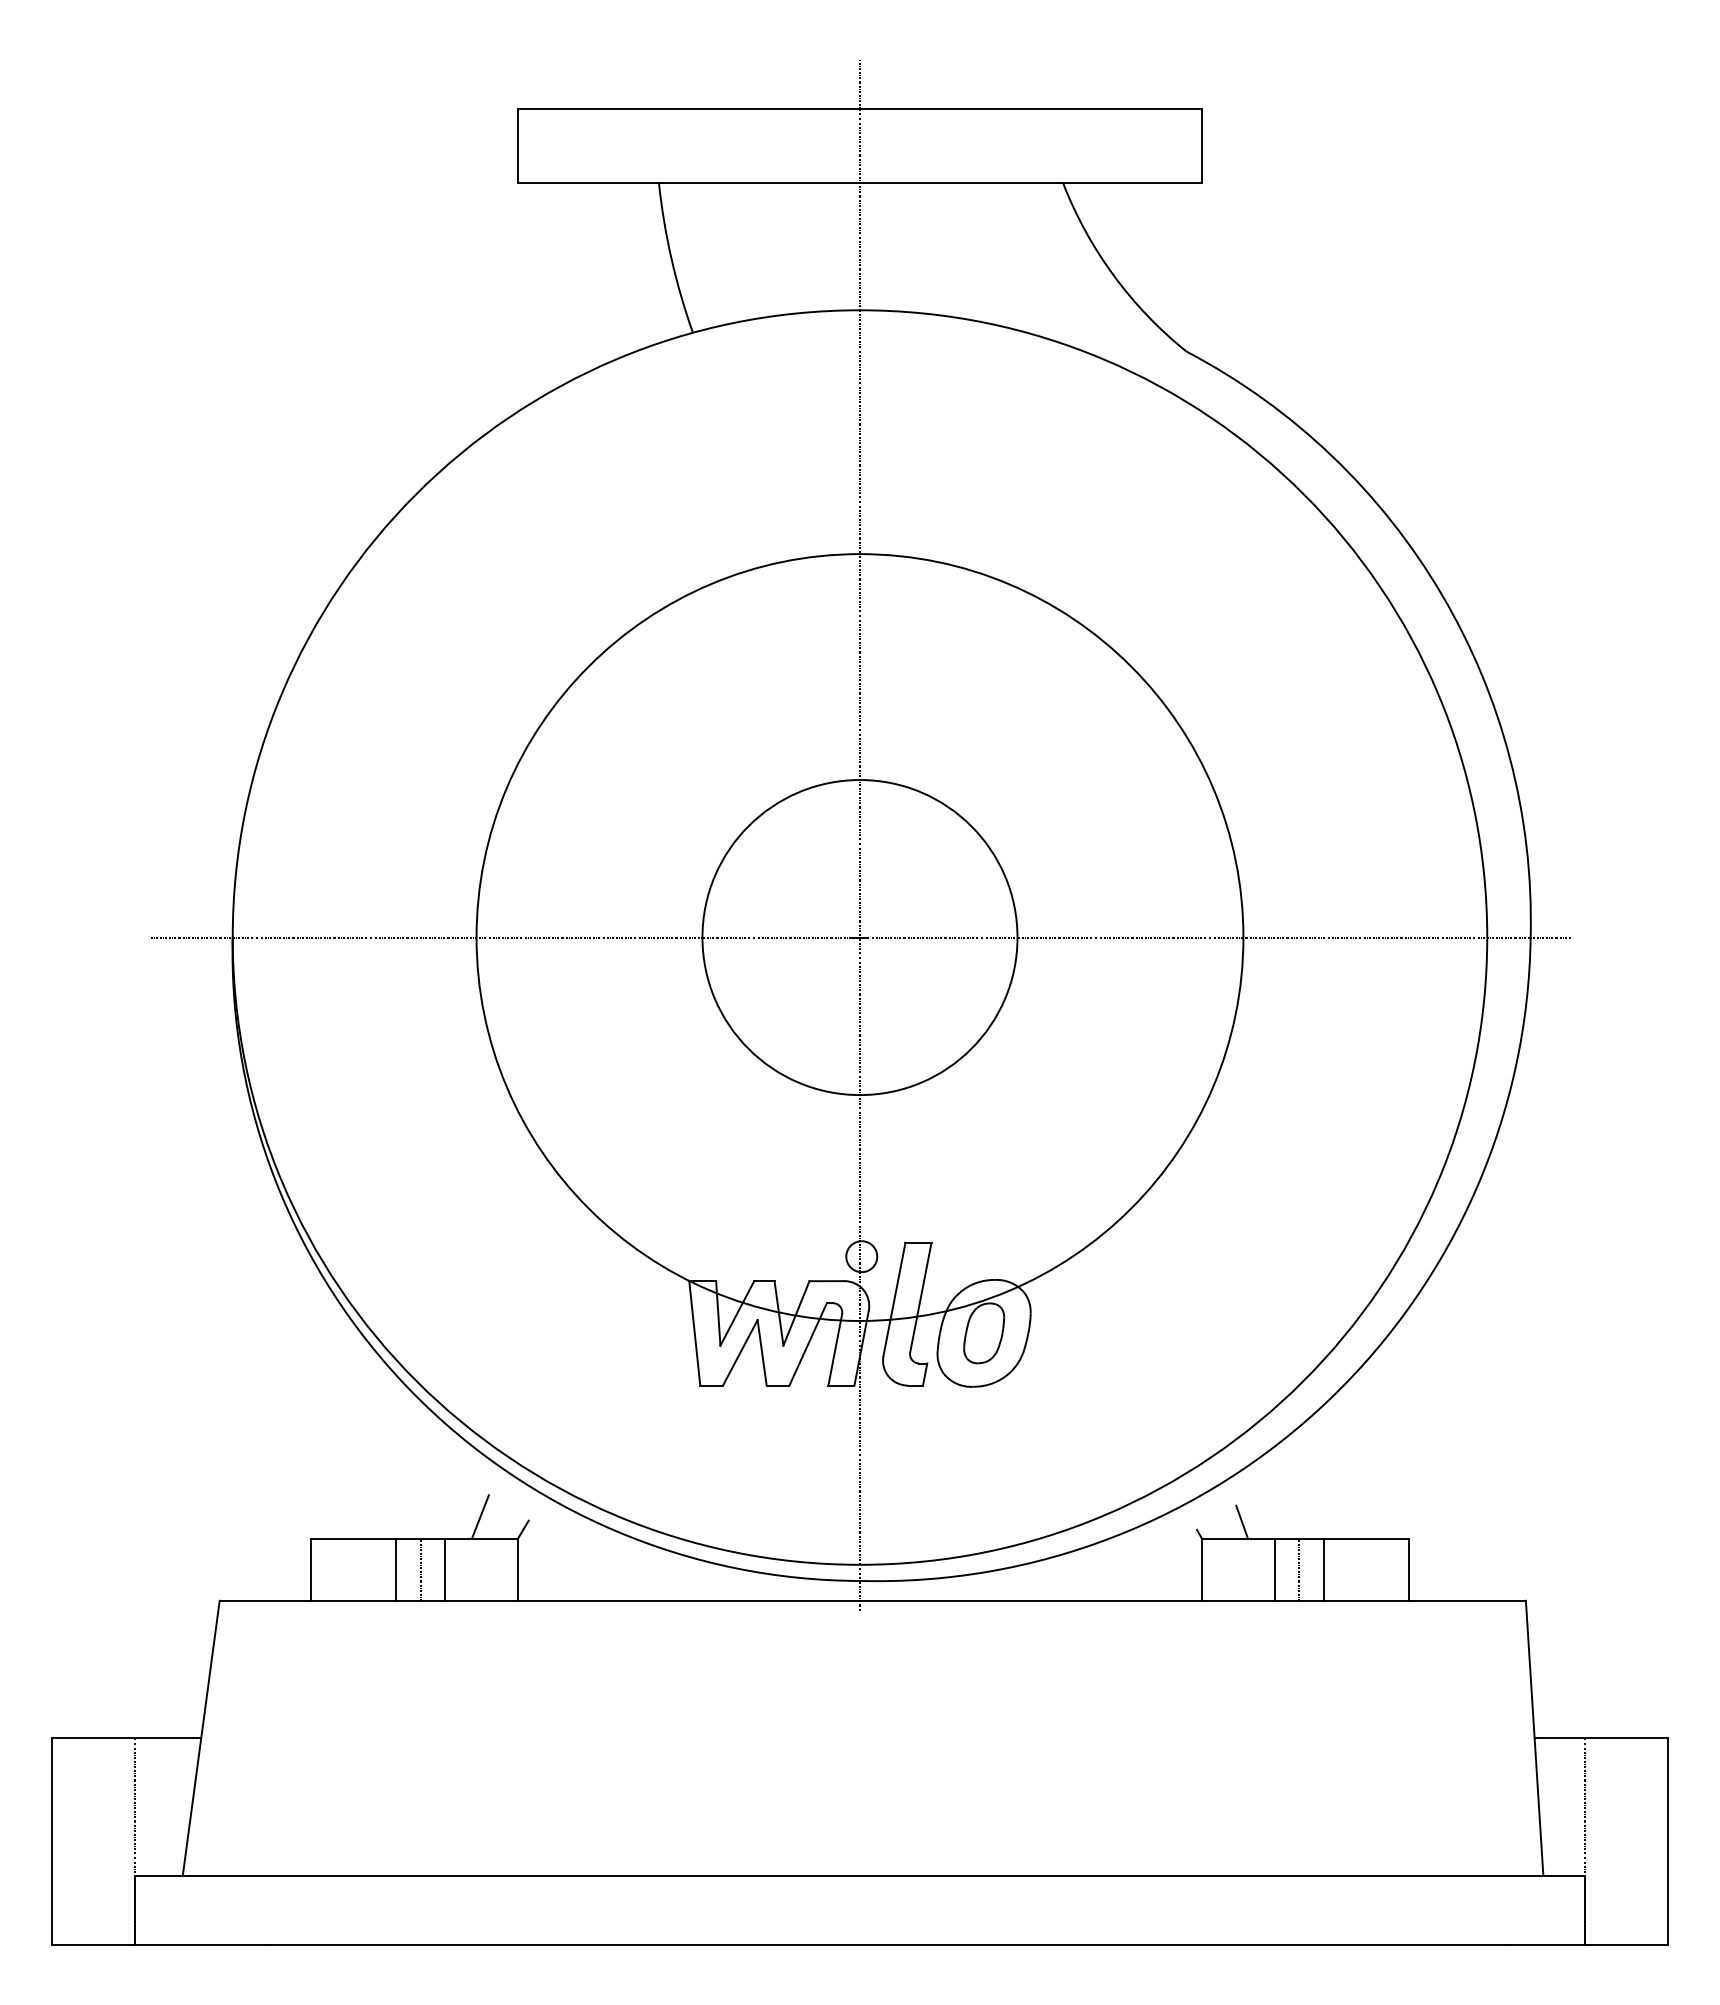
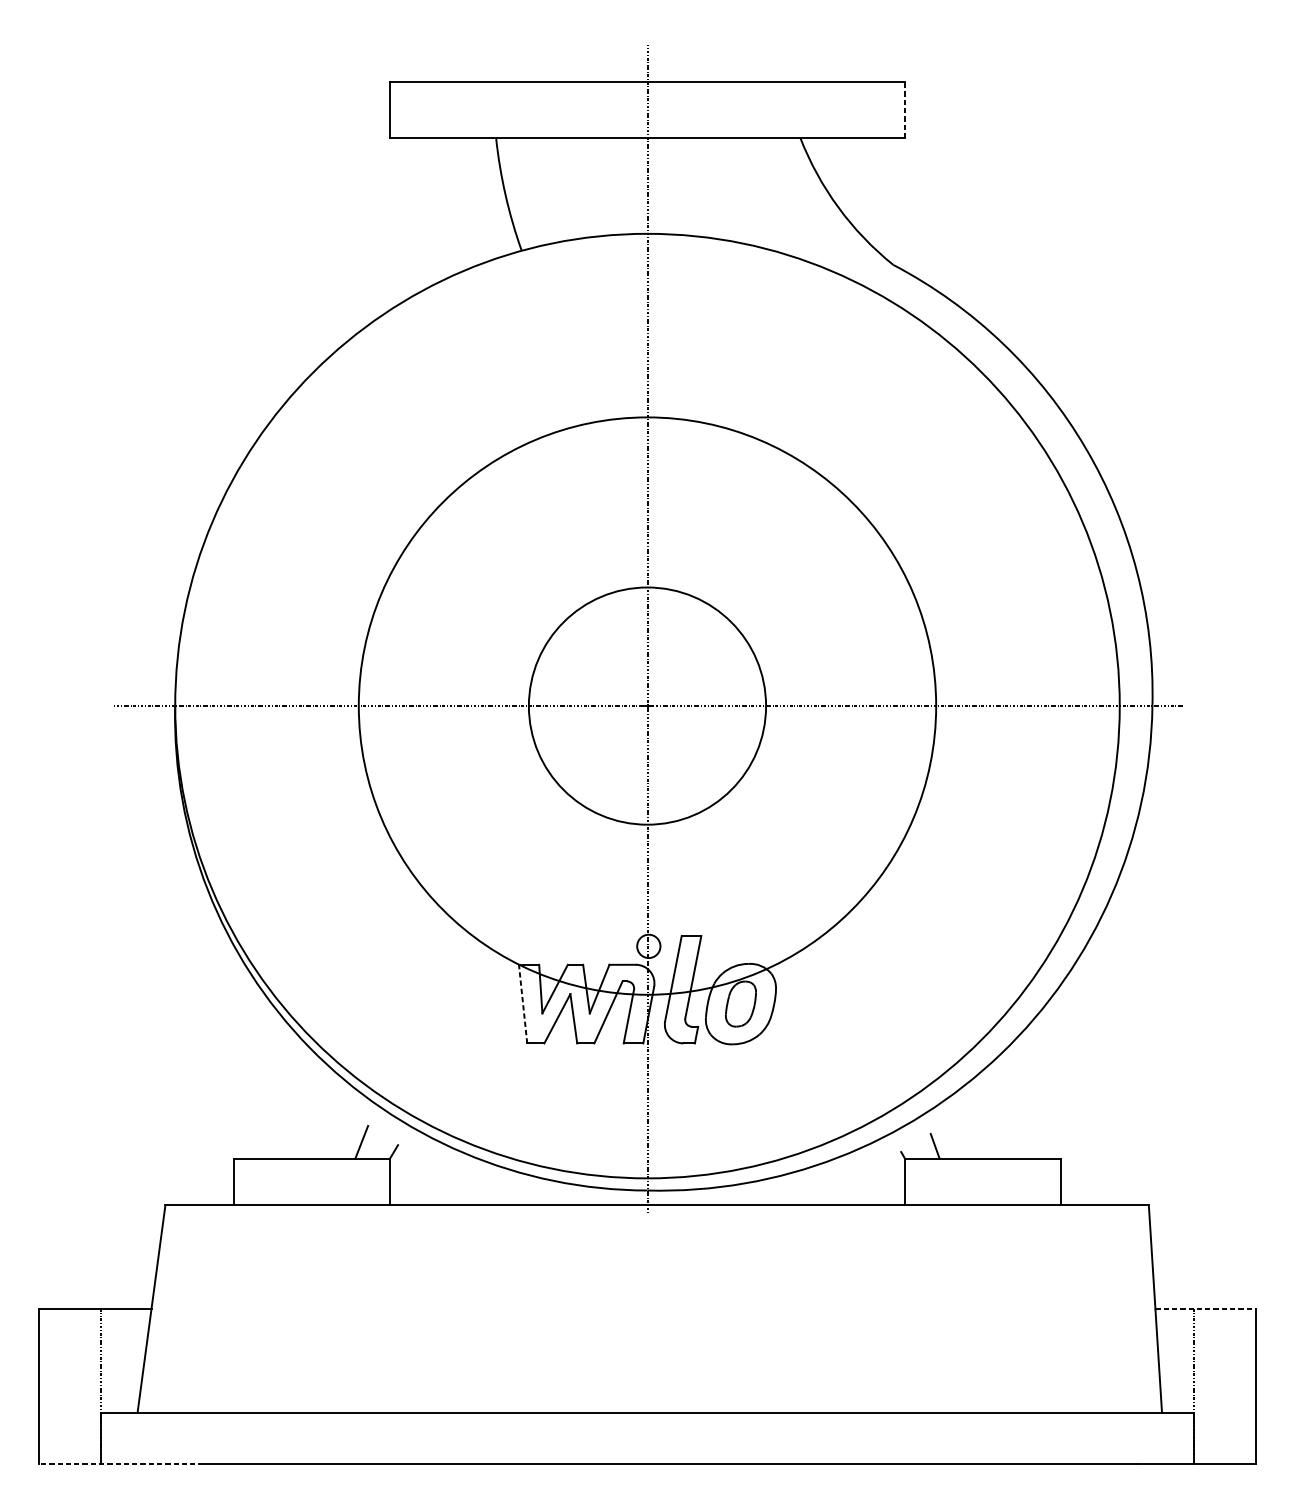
line: (1201, 145) -> (904, 109), solid -> dashed
line: (694, 1332) -> (522, 1003), solid -> dashed
line: (395, 1569) -> (297, 1181), removed
line: (420, 1569) -> (316, 1181), removed
line: (445, 1569) -> (335, 1181), removed
line: (1274, 1569) -> (959, 1181), removed
line: (1299, 1569) -> (978, 1181), removed
line: (1324, 1569) -> (997, 1181), removed
line: (1601, 1738) -> (1205, 1309), solid -> dashed
line: (160, 1944) -> (120, 1464), solid -> dashed

